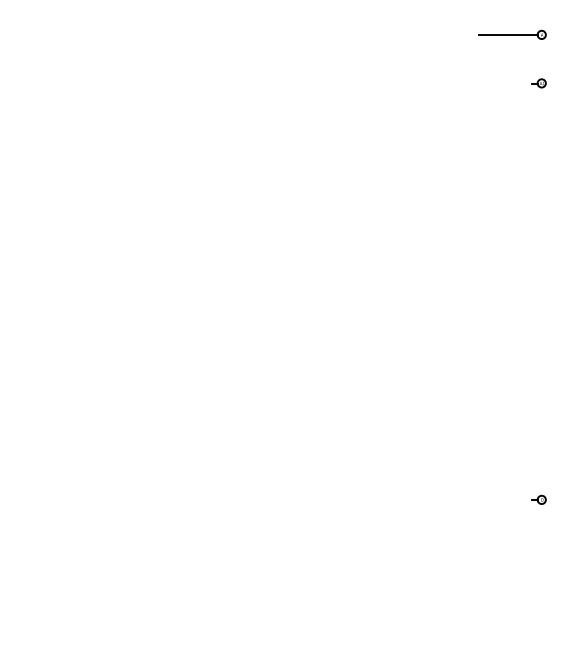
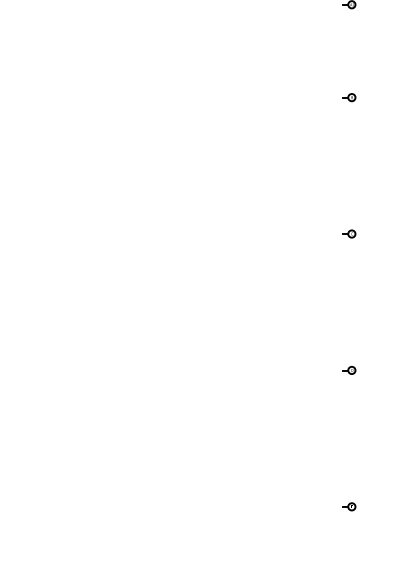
part: (538, 189) -> (349, 97), added
part: (538, 344) -> (349, 234), added
part: (538, 655) -> (349, 507), added

